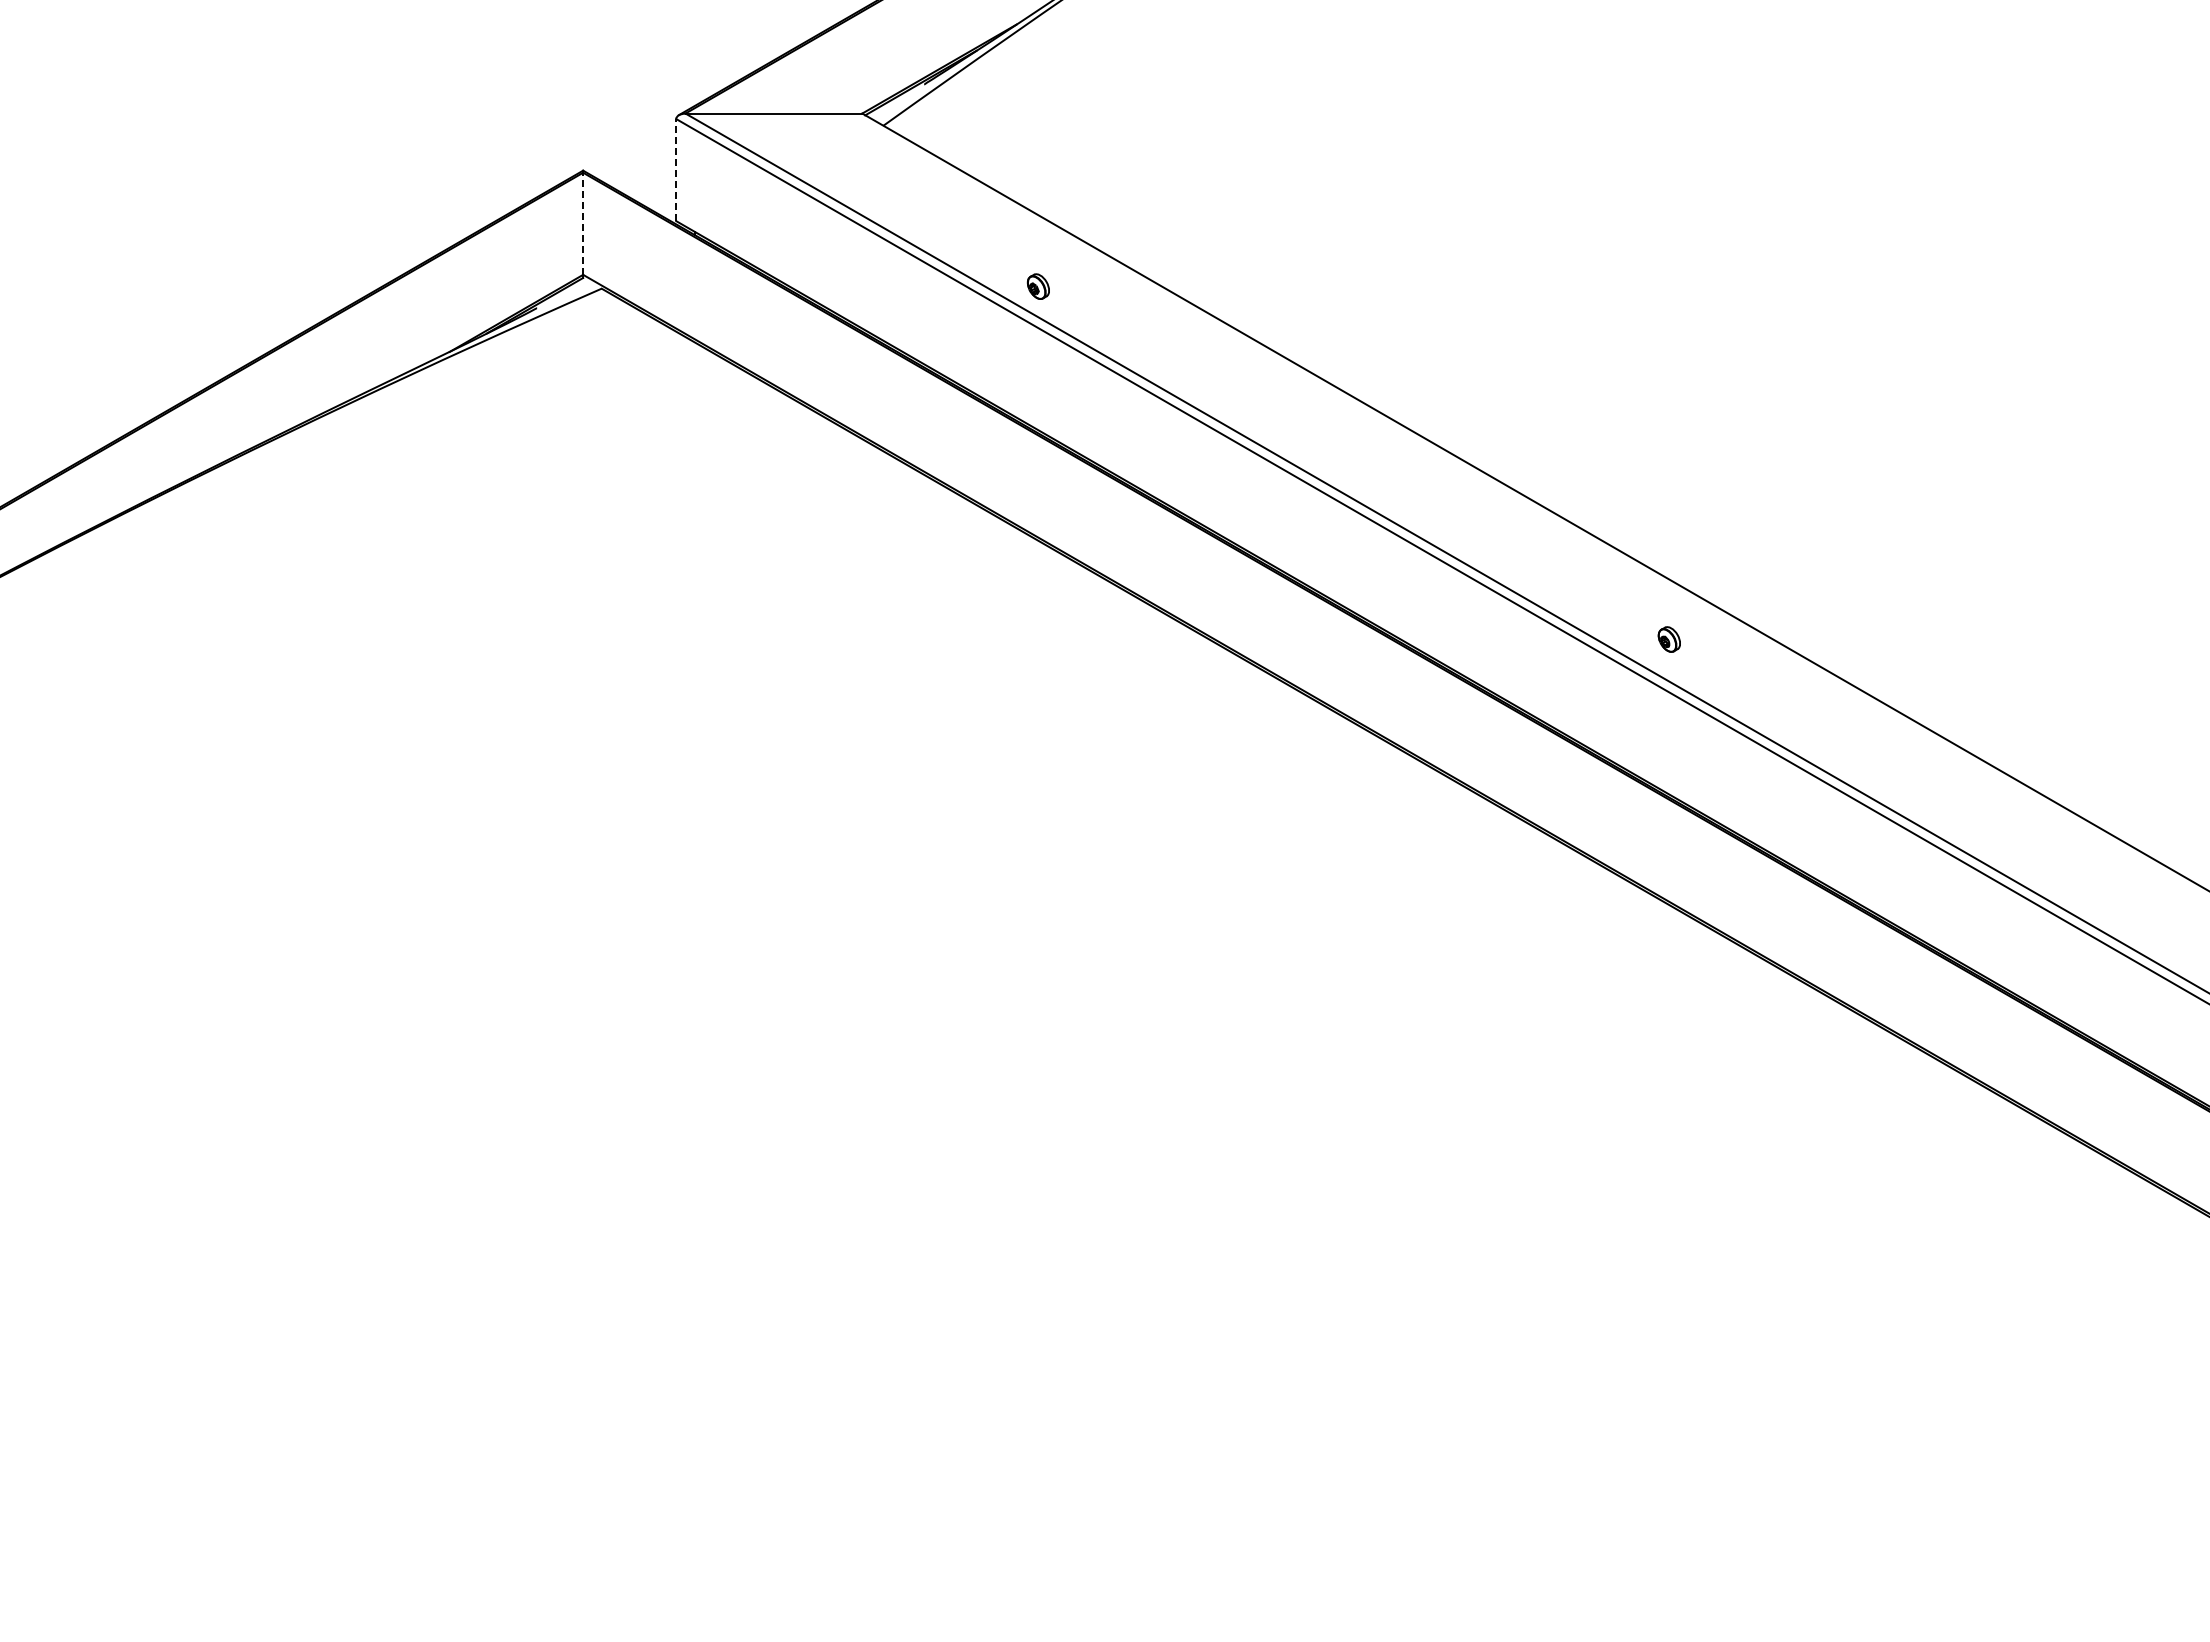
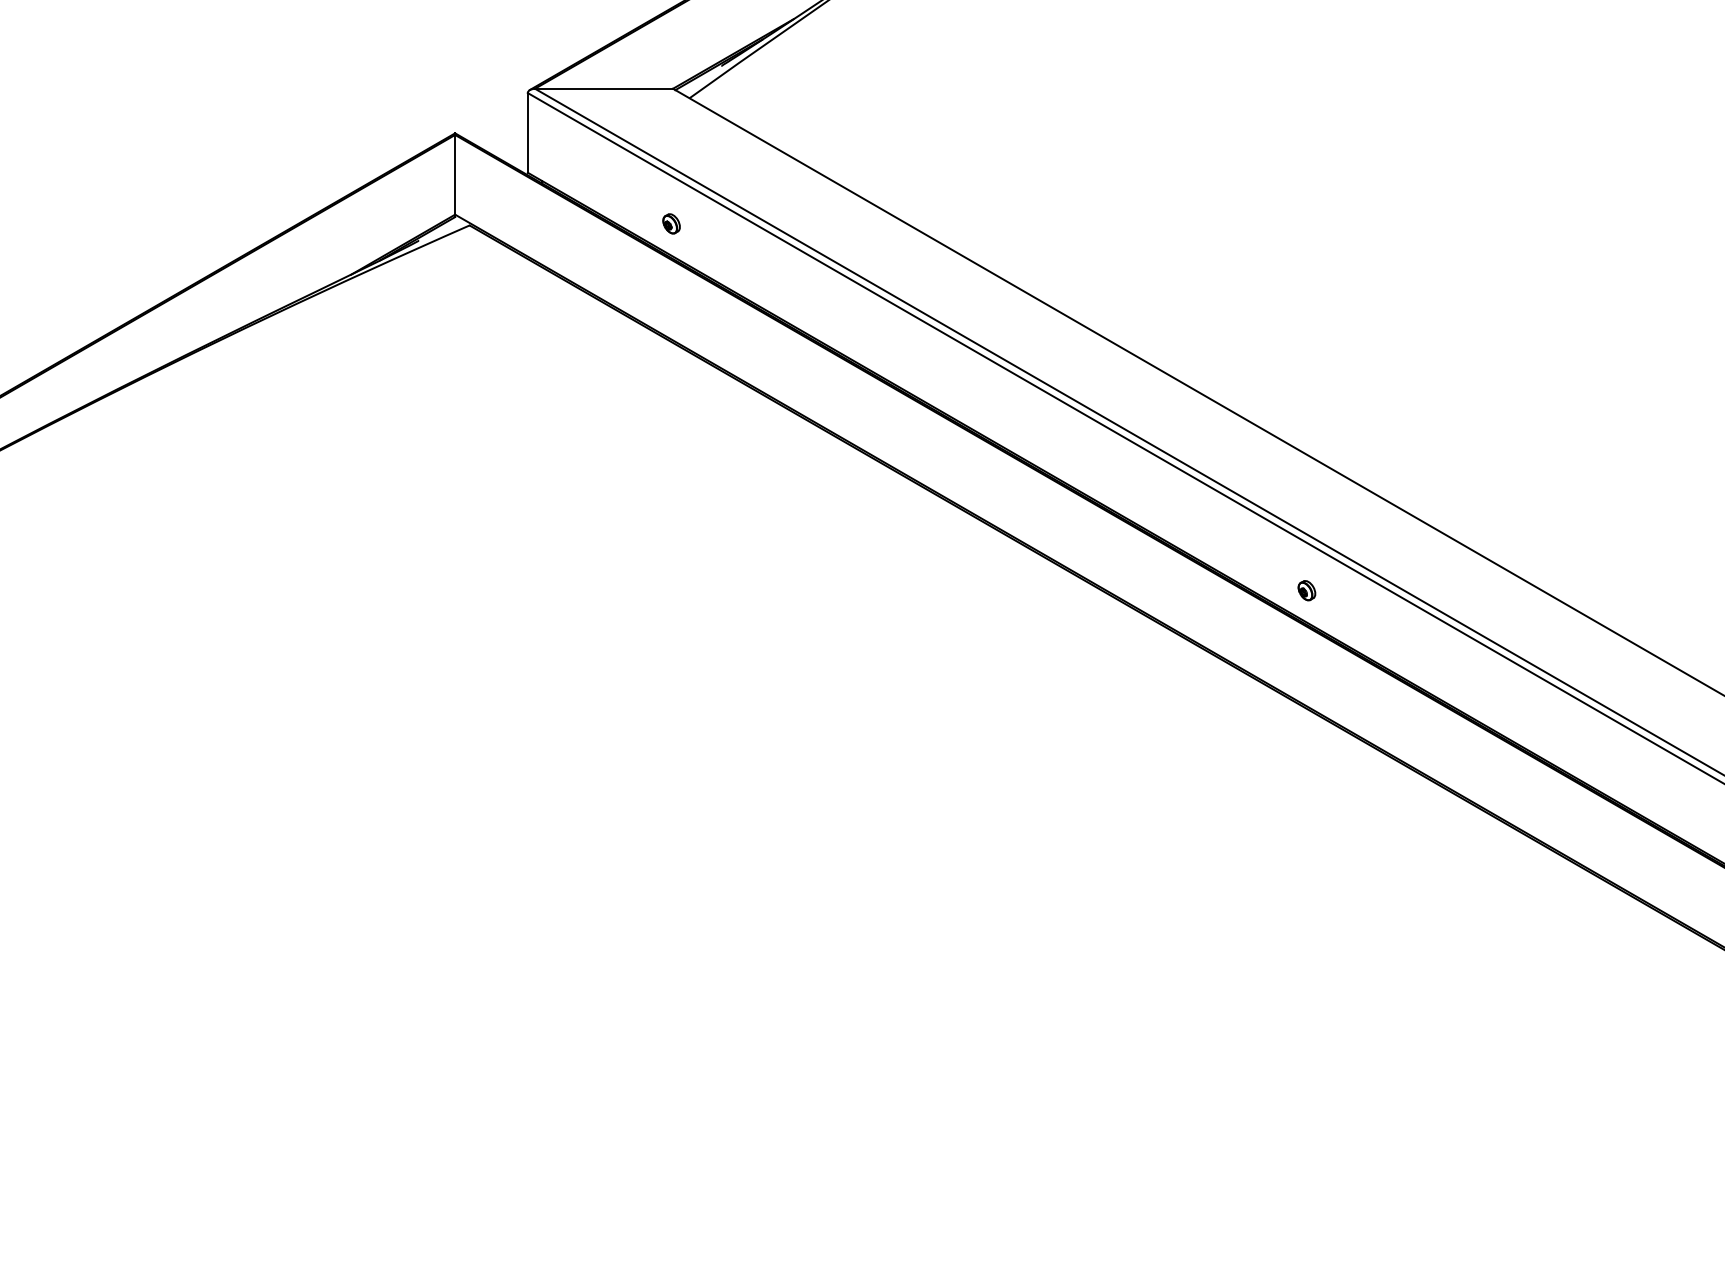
line: (676, 169) -> (528, 132), dashed -> solid
line: (583, 223) -> (455, 174), dashed -> solid
part: (1037, 286) -> (670, 223), moved
part: (1668, 639) -> (1306, 590), moved

